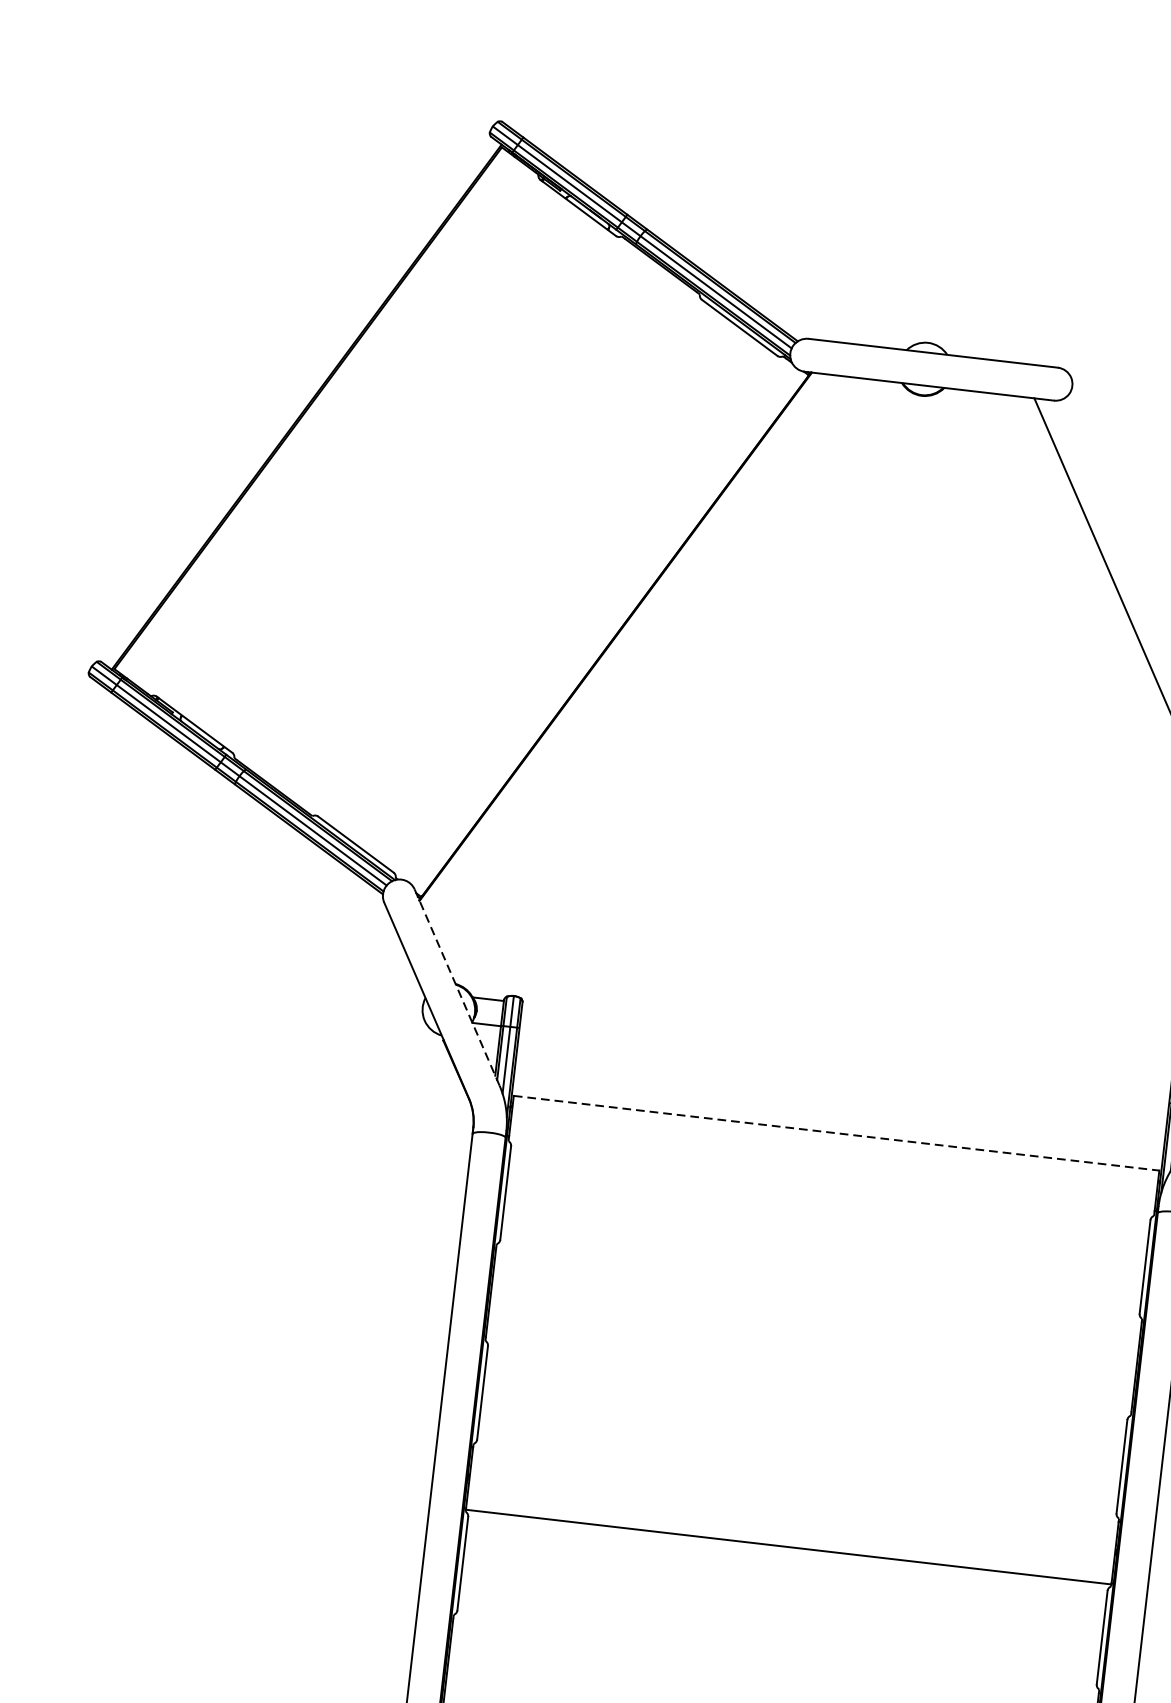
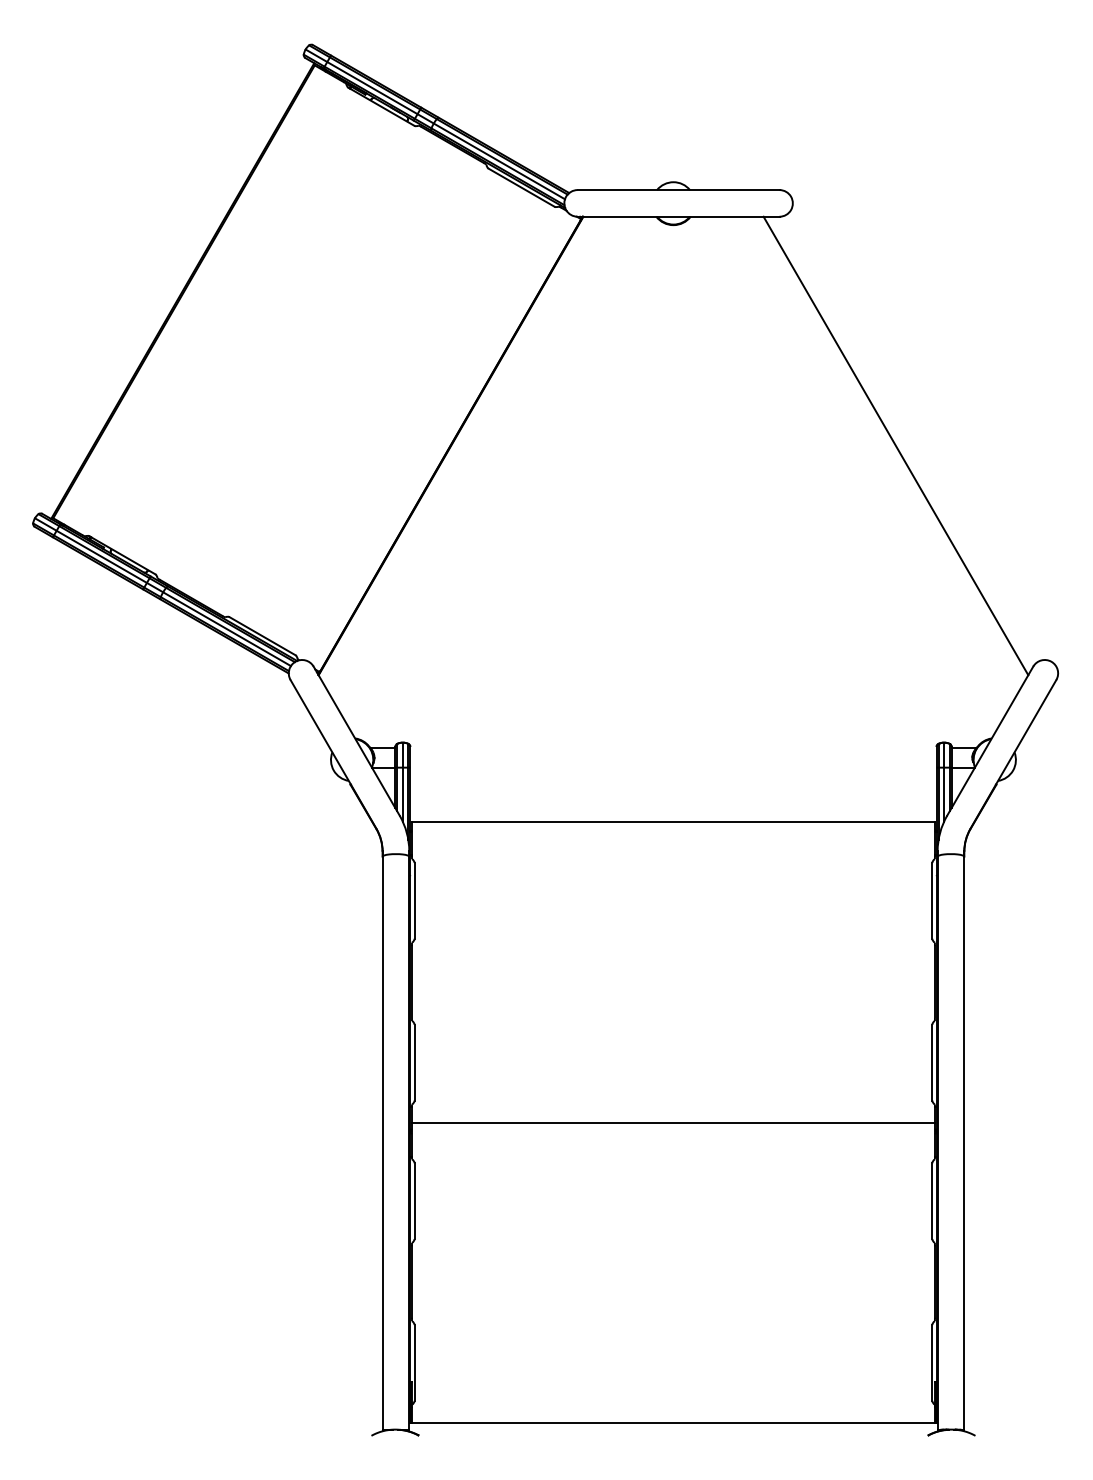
line: (456, 987) -> (356, 741), dashed -> solid
line: (836, 1133) -> (673, 822), dashed -> solid
line: (788, 1546) -> (673, 1122), moved

